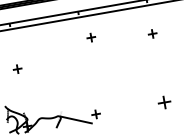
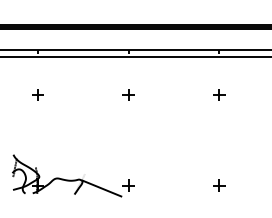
part: (91, 37) -> (128, 94), moved
part: (17, 68) -> (37, 94), moved
part: (164, 102) -> (219, 185), size x0.71

